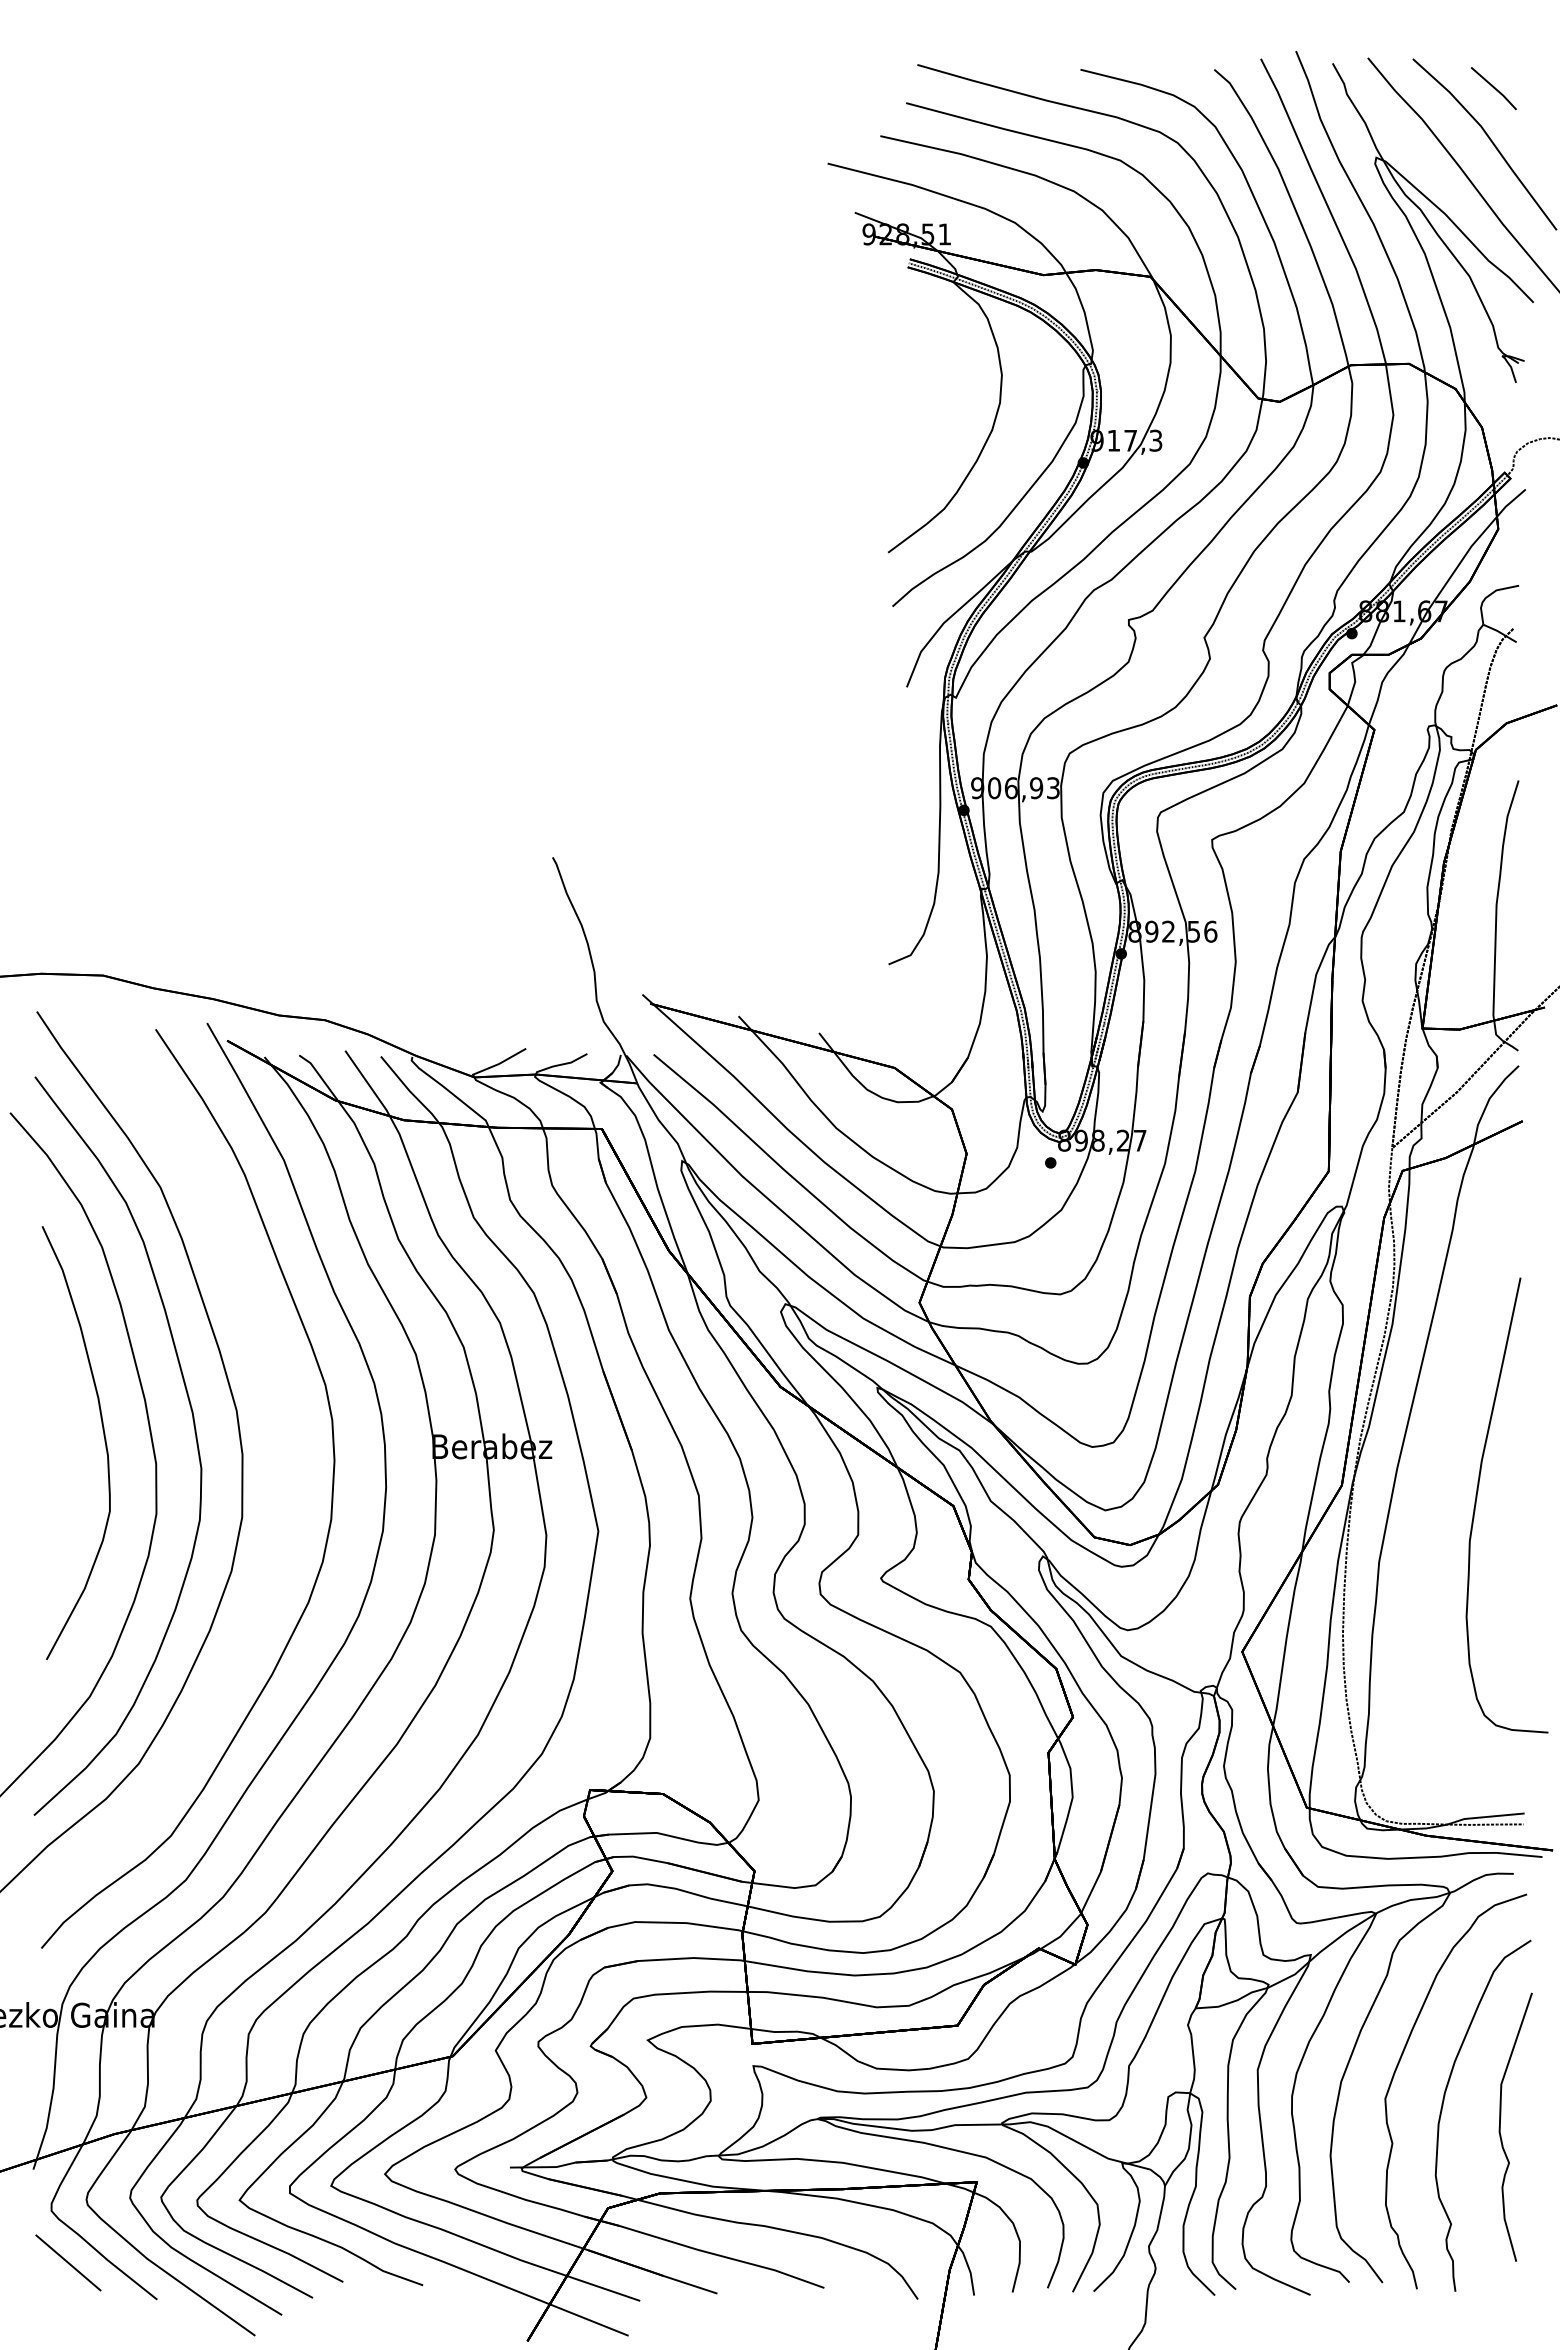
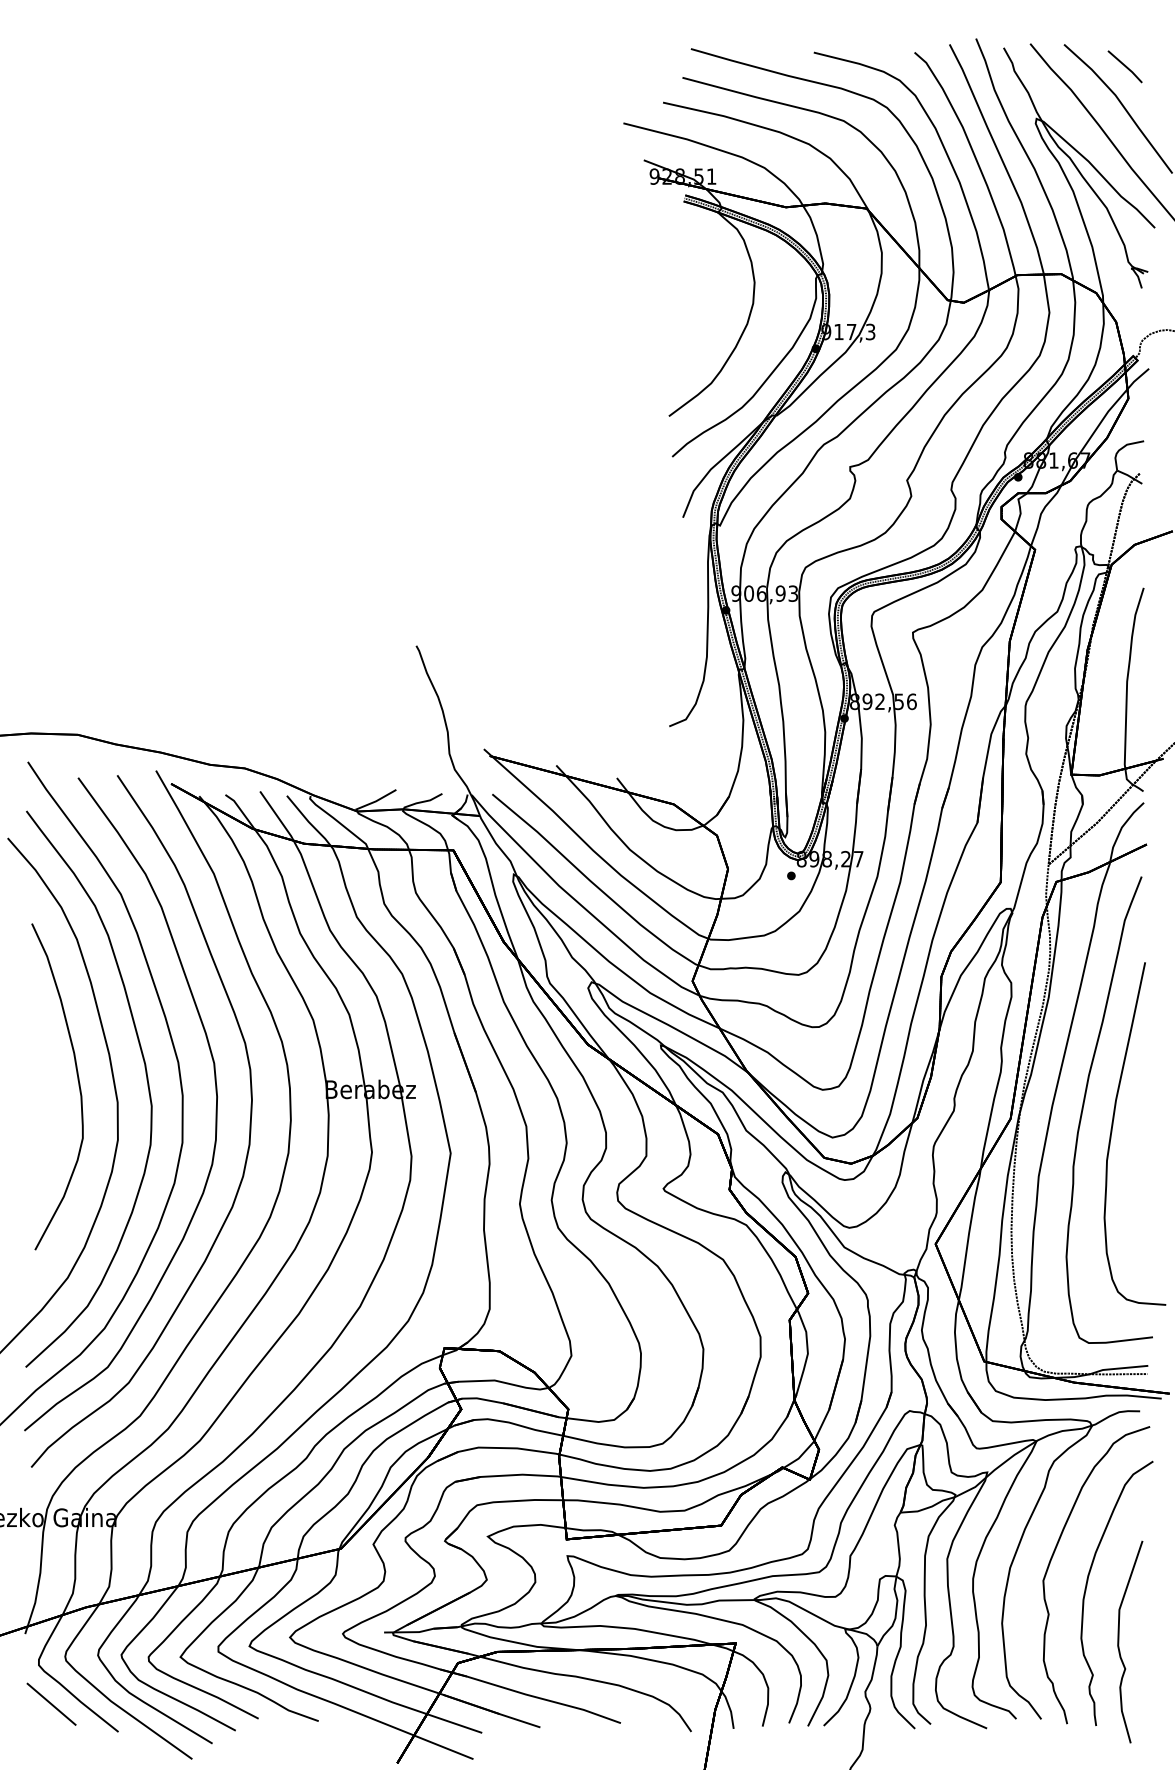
curve: (1439, 1467) -> (1084, 1105), added
curve: (286, 1471) -> (215, 1108), added
curve: (1500, 2126) -> (1118, 1641), moved

